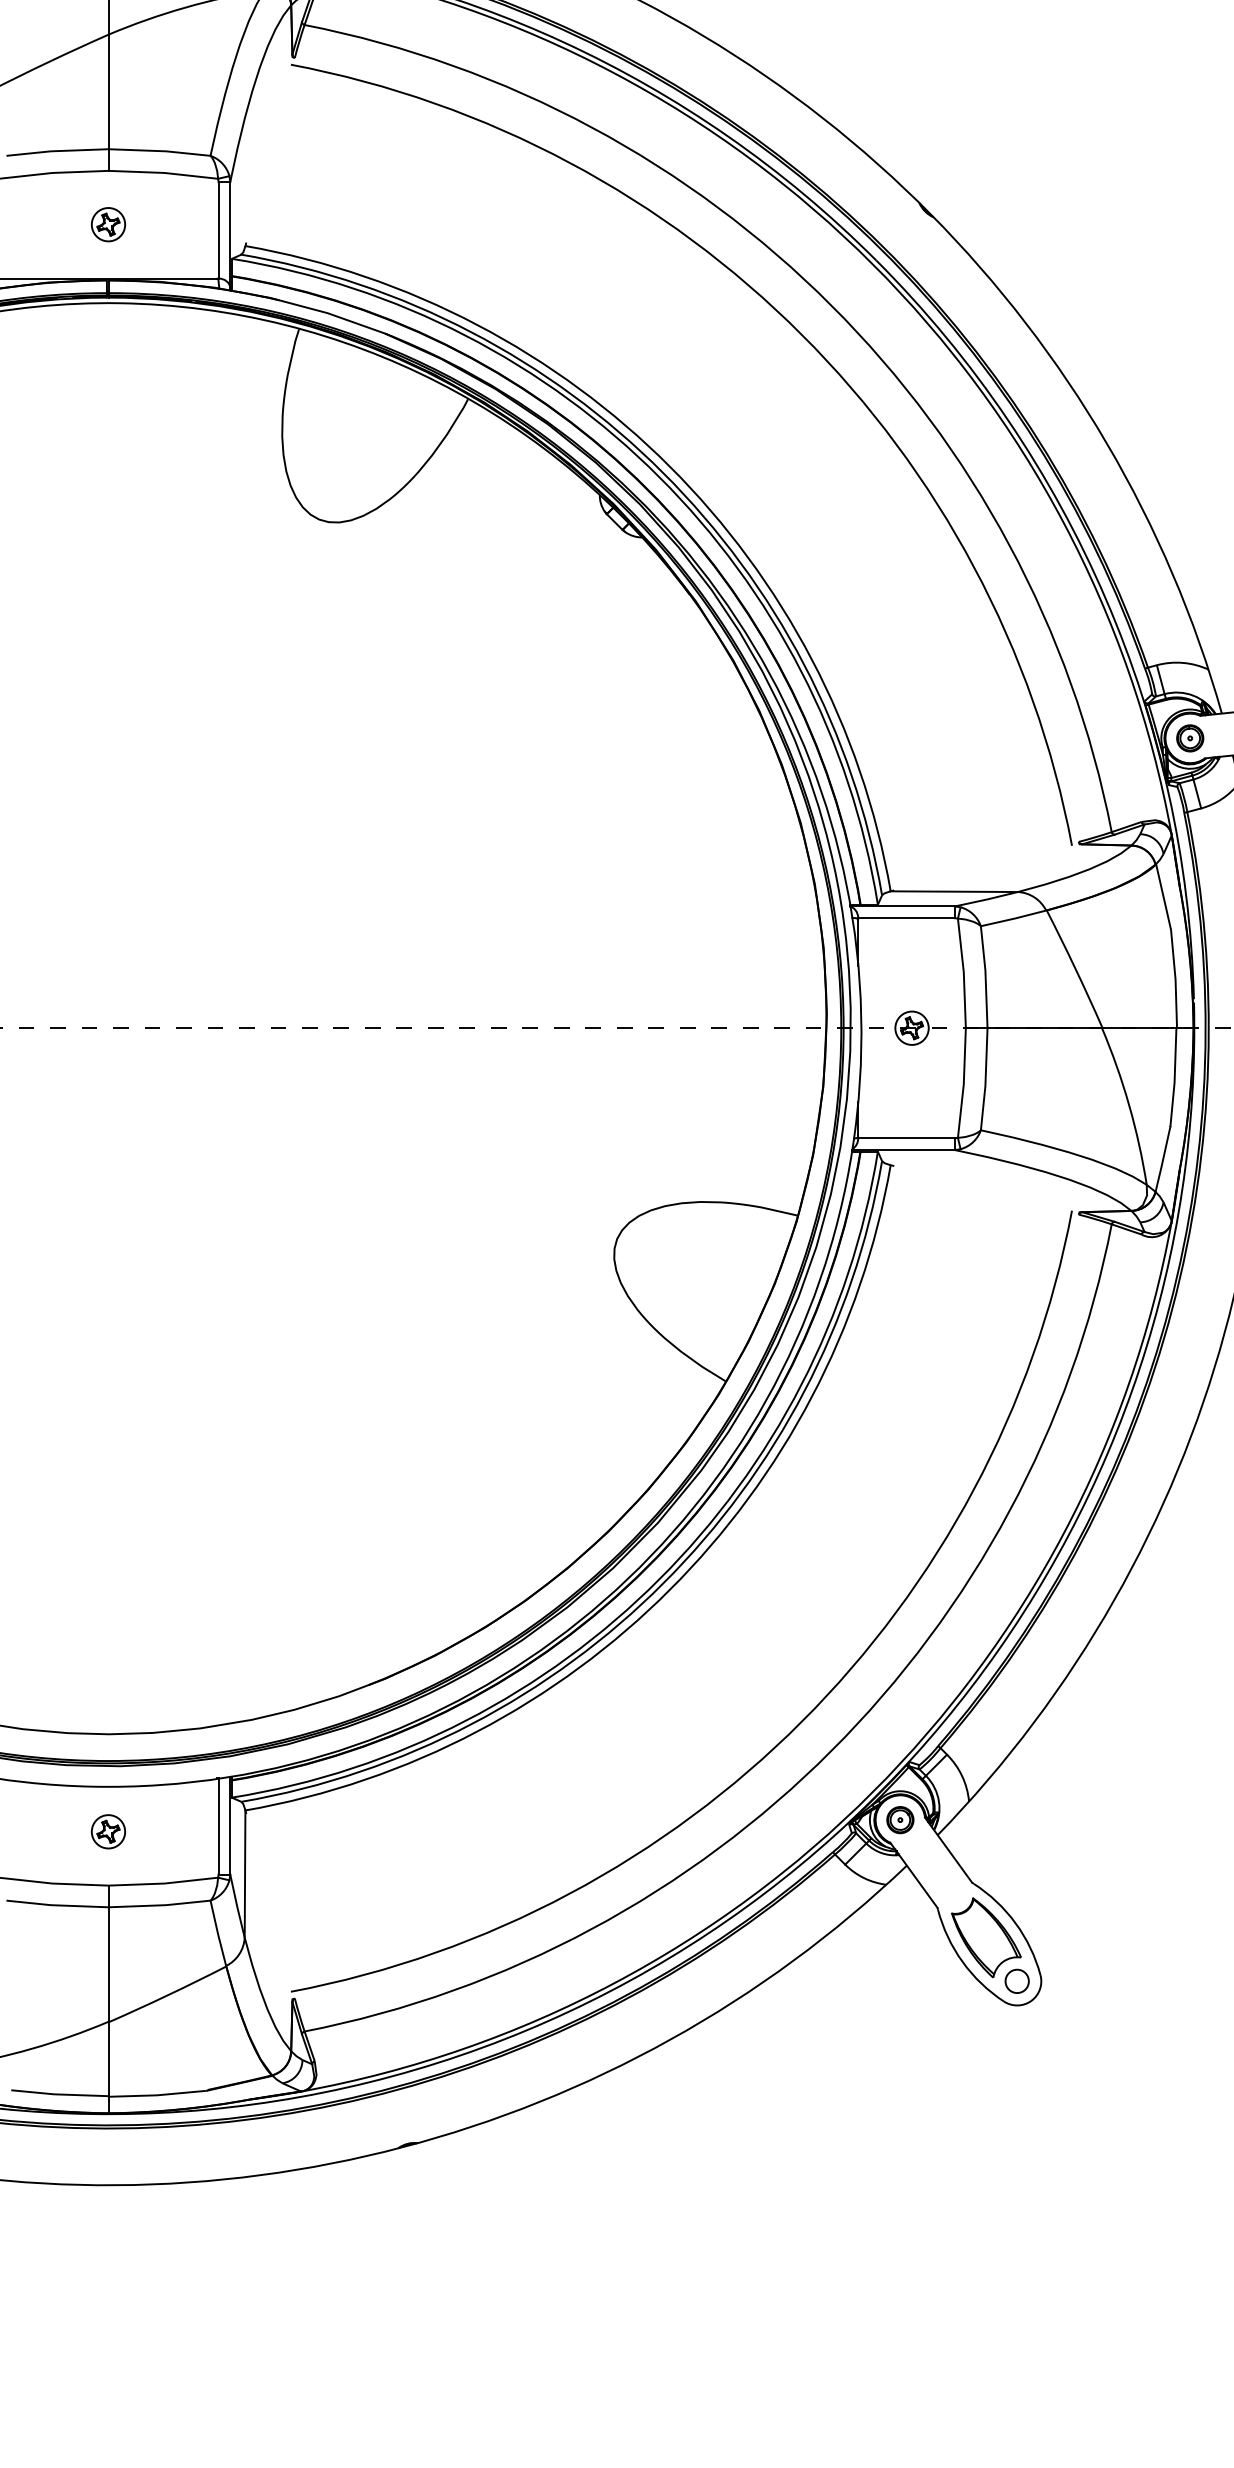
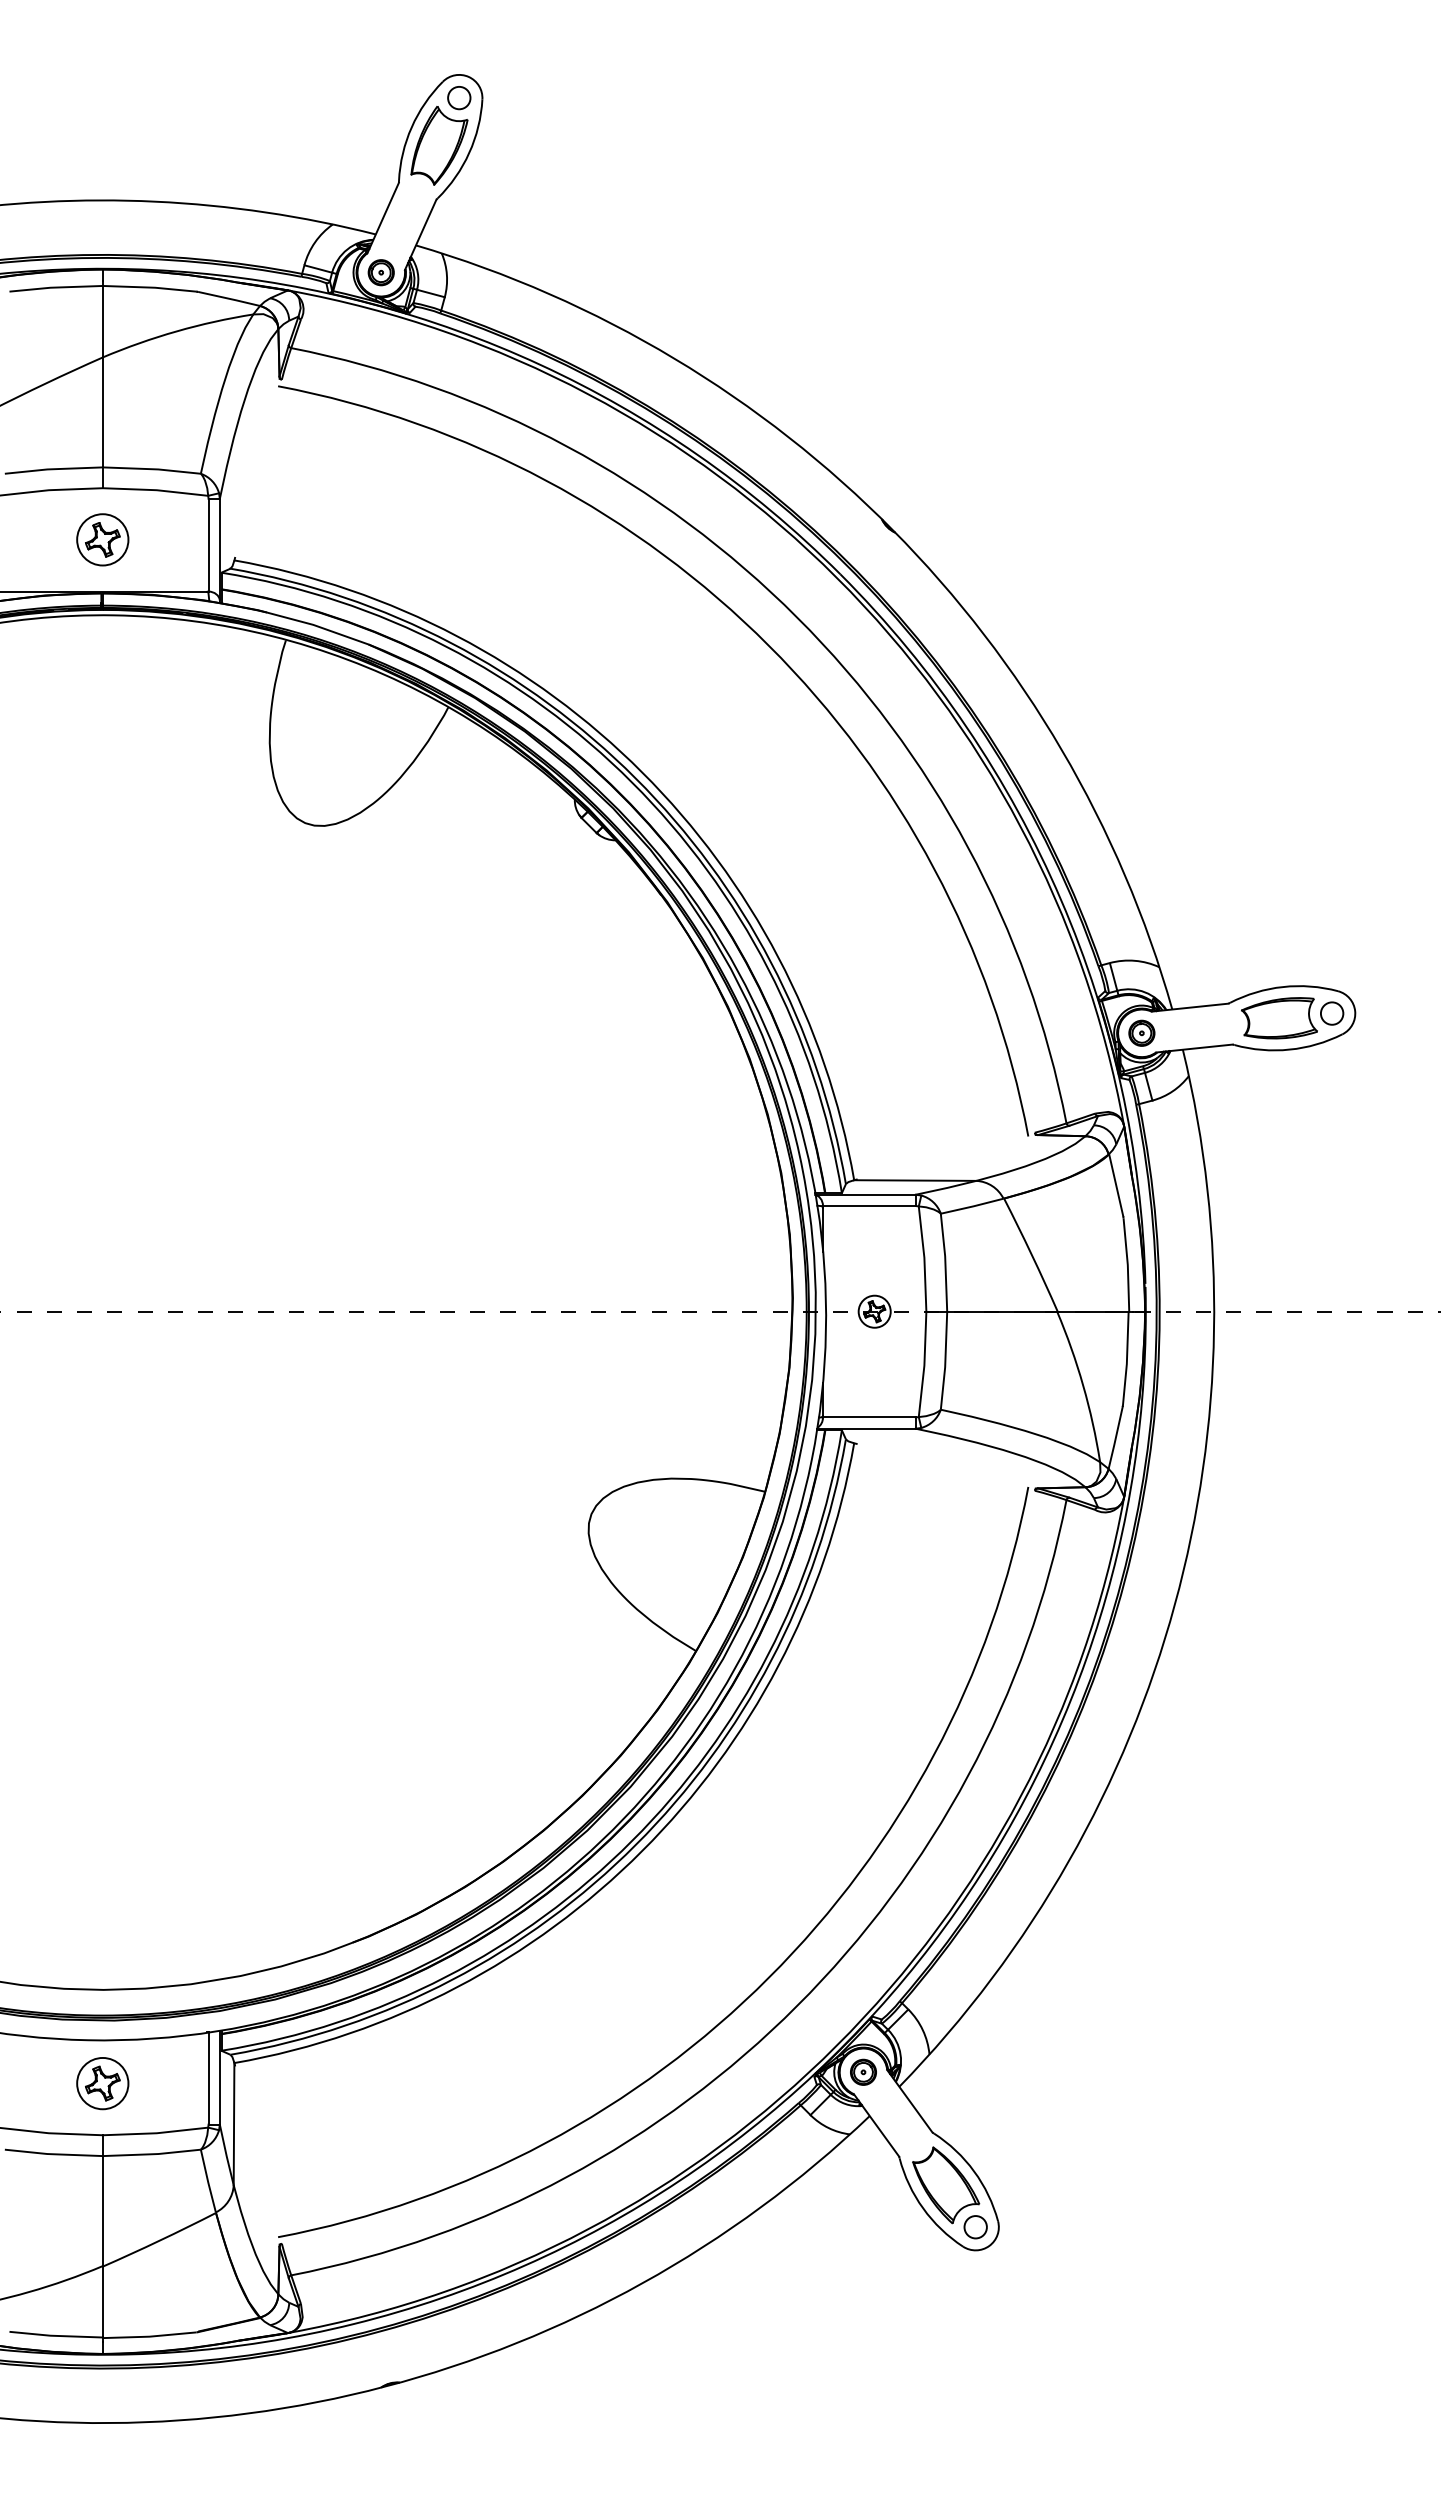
part: (108, 224) -> (102, 539), size x1.6
part: (108, 1831) -> (102, 2083), size x1.6

